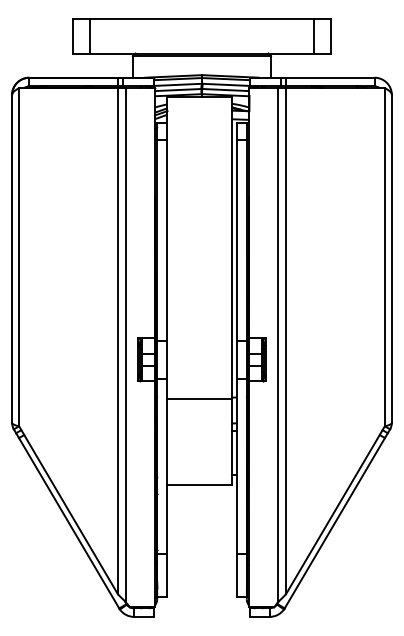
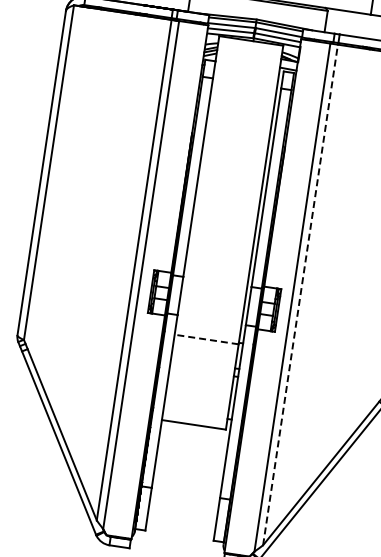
line: (286, 340) -> (301, 294), solid -> dashed
line: (199, 399) -> (206, 339), solid -> dashed

